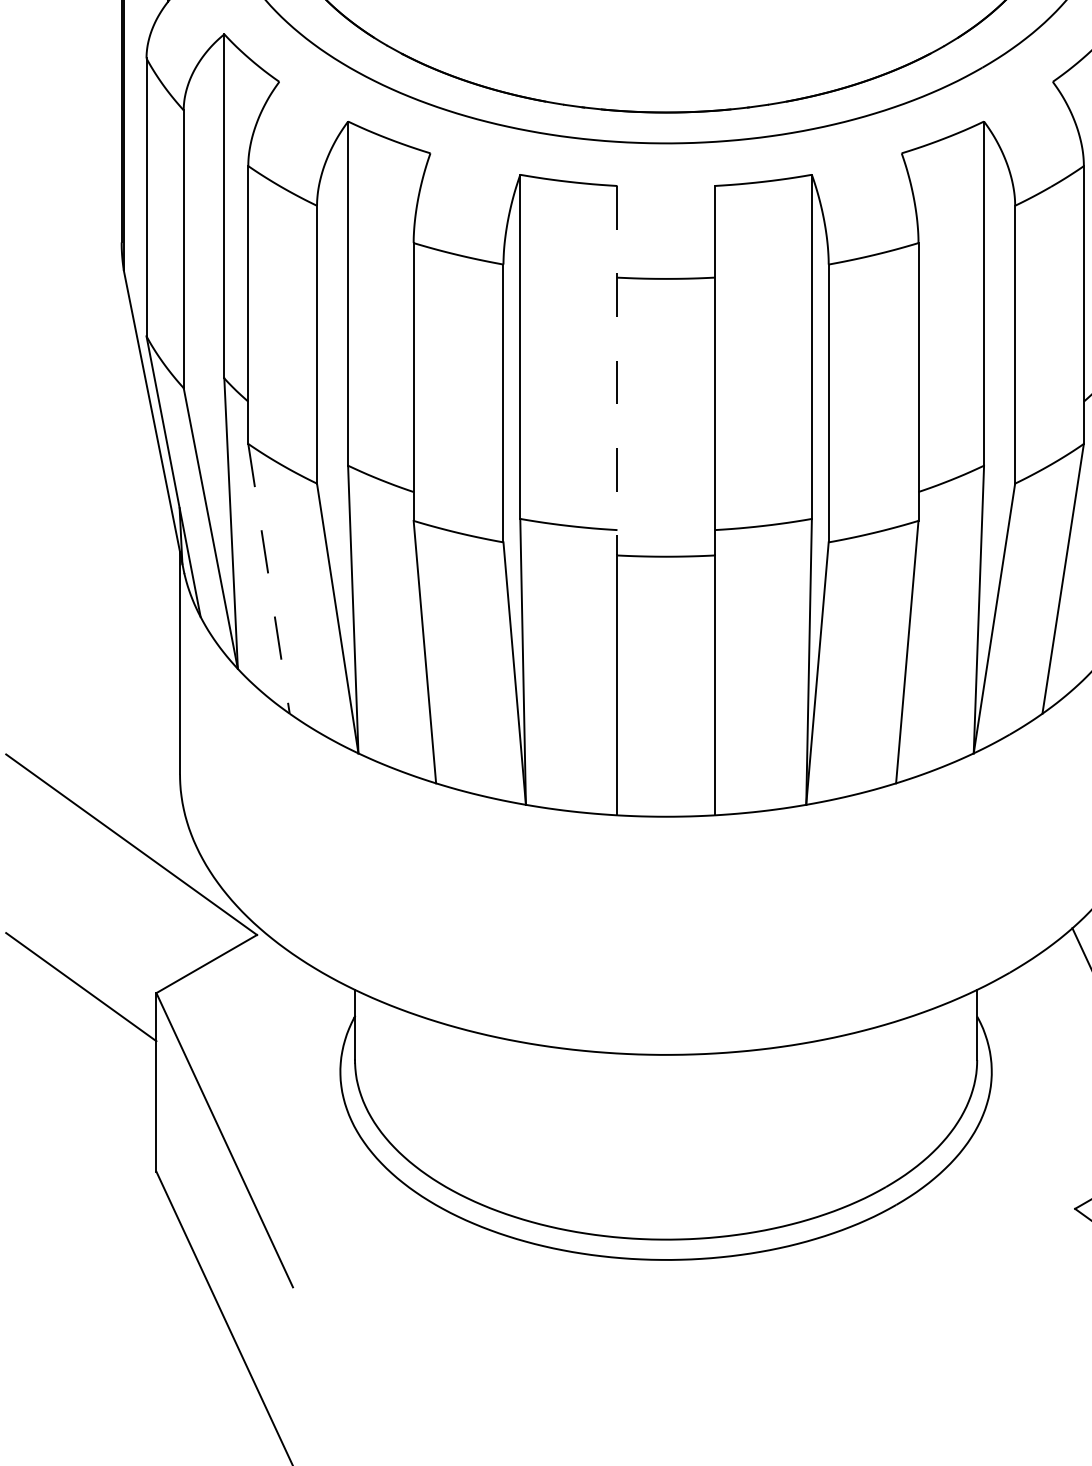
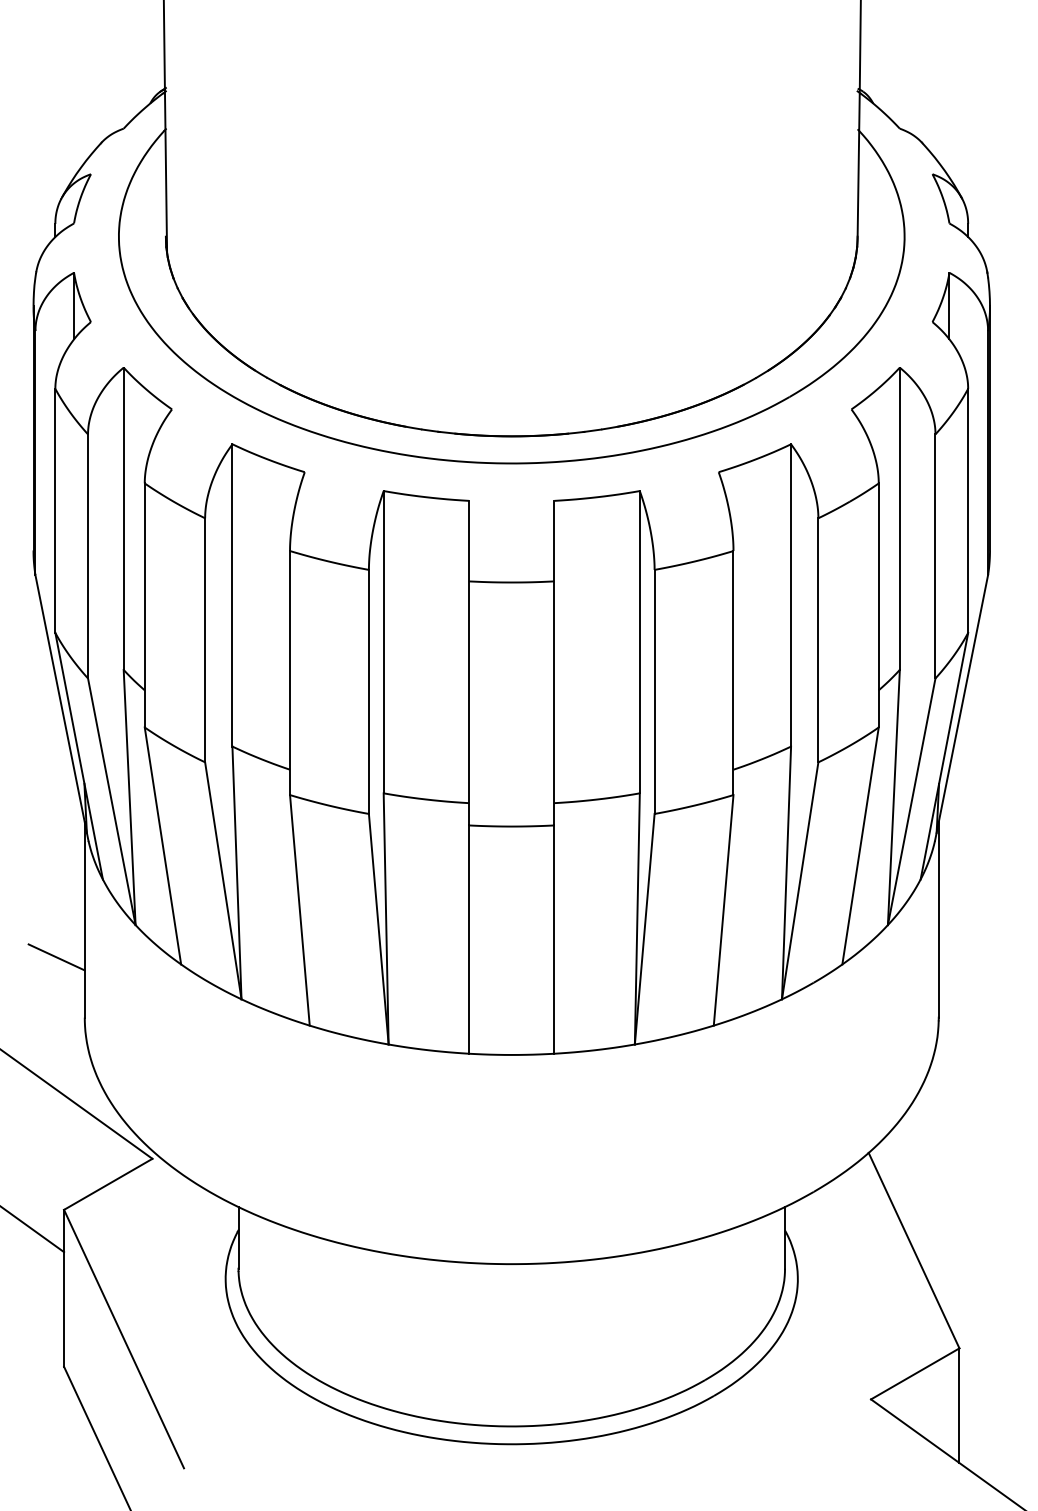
line: (617, 371) -> (469, 663), dashed -> solid
line: (268, 578) -> (162, 845), dashed -> solid
line: (147, 705) -> (56, 957), added

